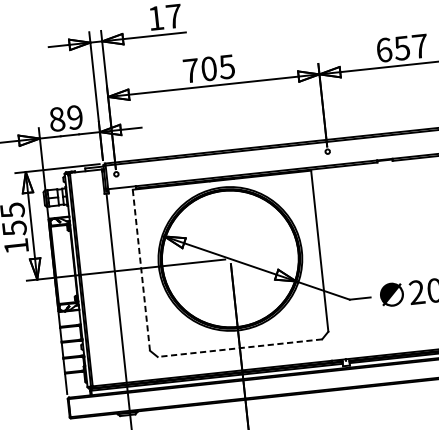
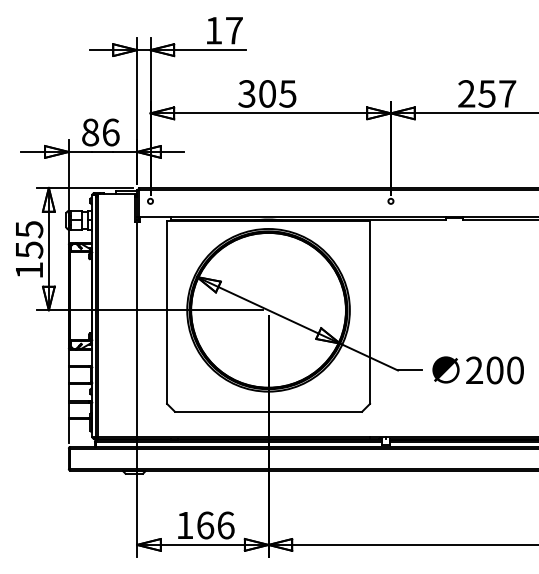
text: (383, 49) -> (466, 93), 657 -> 257
text: (190, 70) -> (246, 93), 705 -> 305
text: (74, 117) -> (110, 132), 89 -> 86
line: (141, 270) -> (167, 312), dashed -> solid
line: (239, 347) -> (268, 411), dashed -> solid

